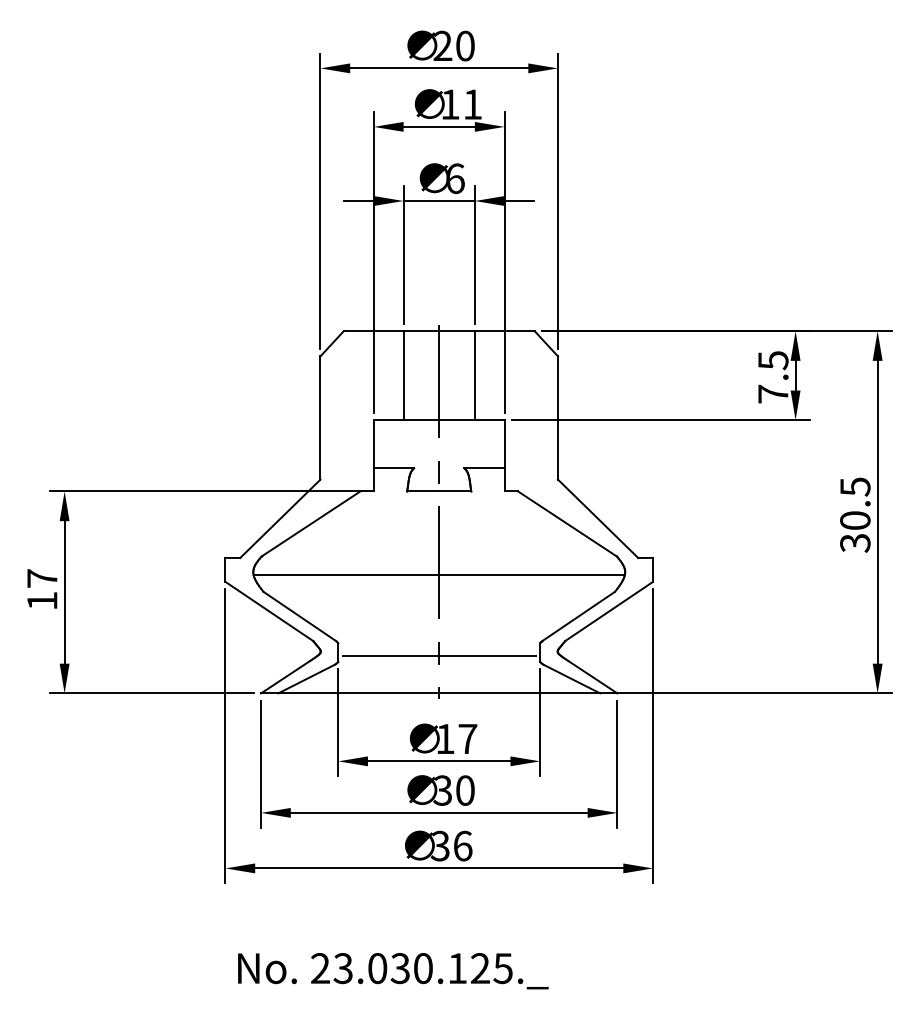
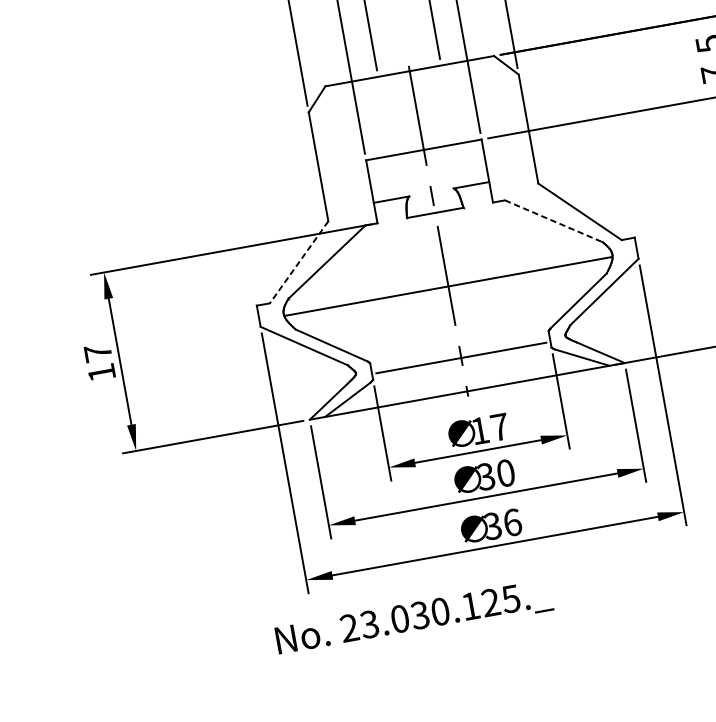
line: (403, 375) -> (385, 116), removed
line: (474, 375) -> (447, 104), removed
line: (280, 519) -> (299, 262), solid -> dashed
line: (567, 524) -> (553, 221), solid -> dashed
text: (393, 971) -> (414, 619), moved

